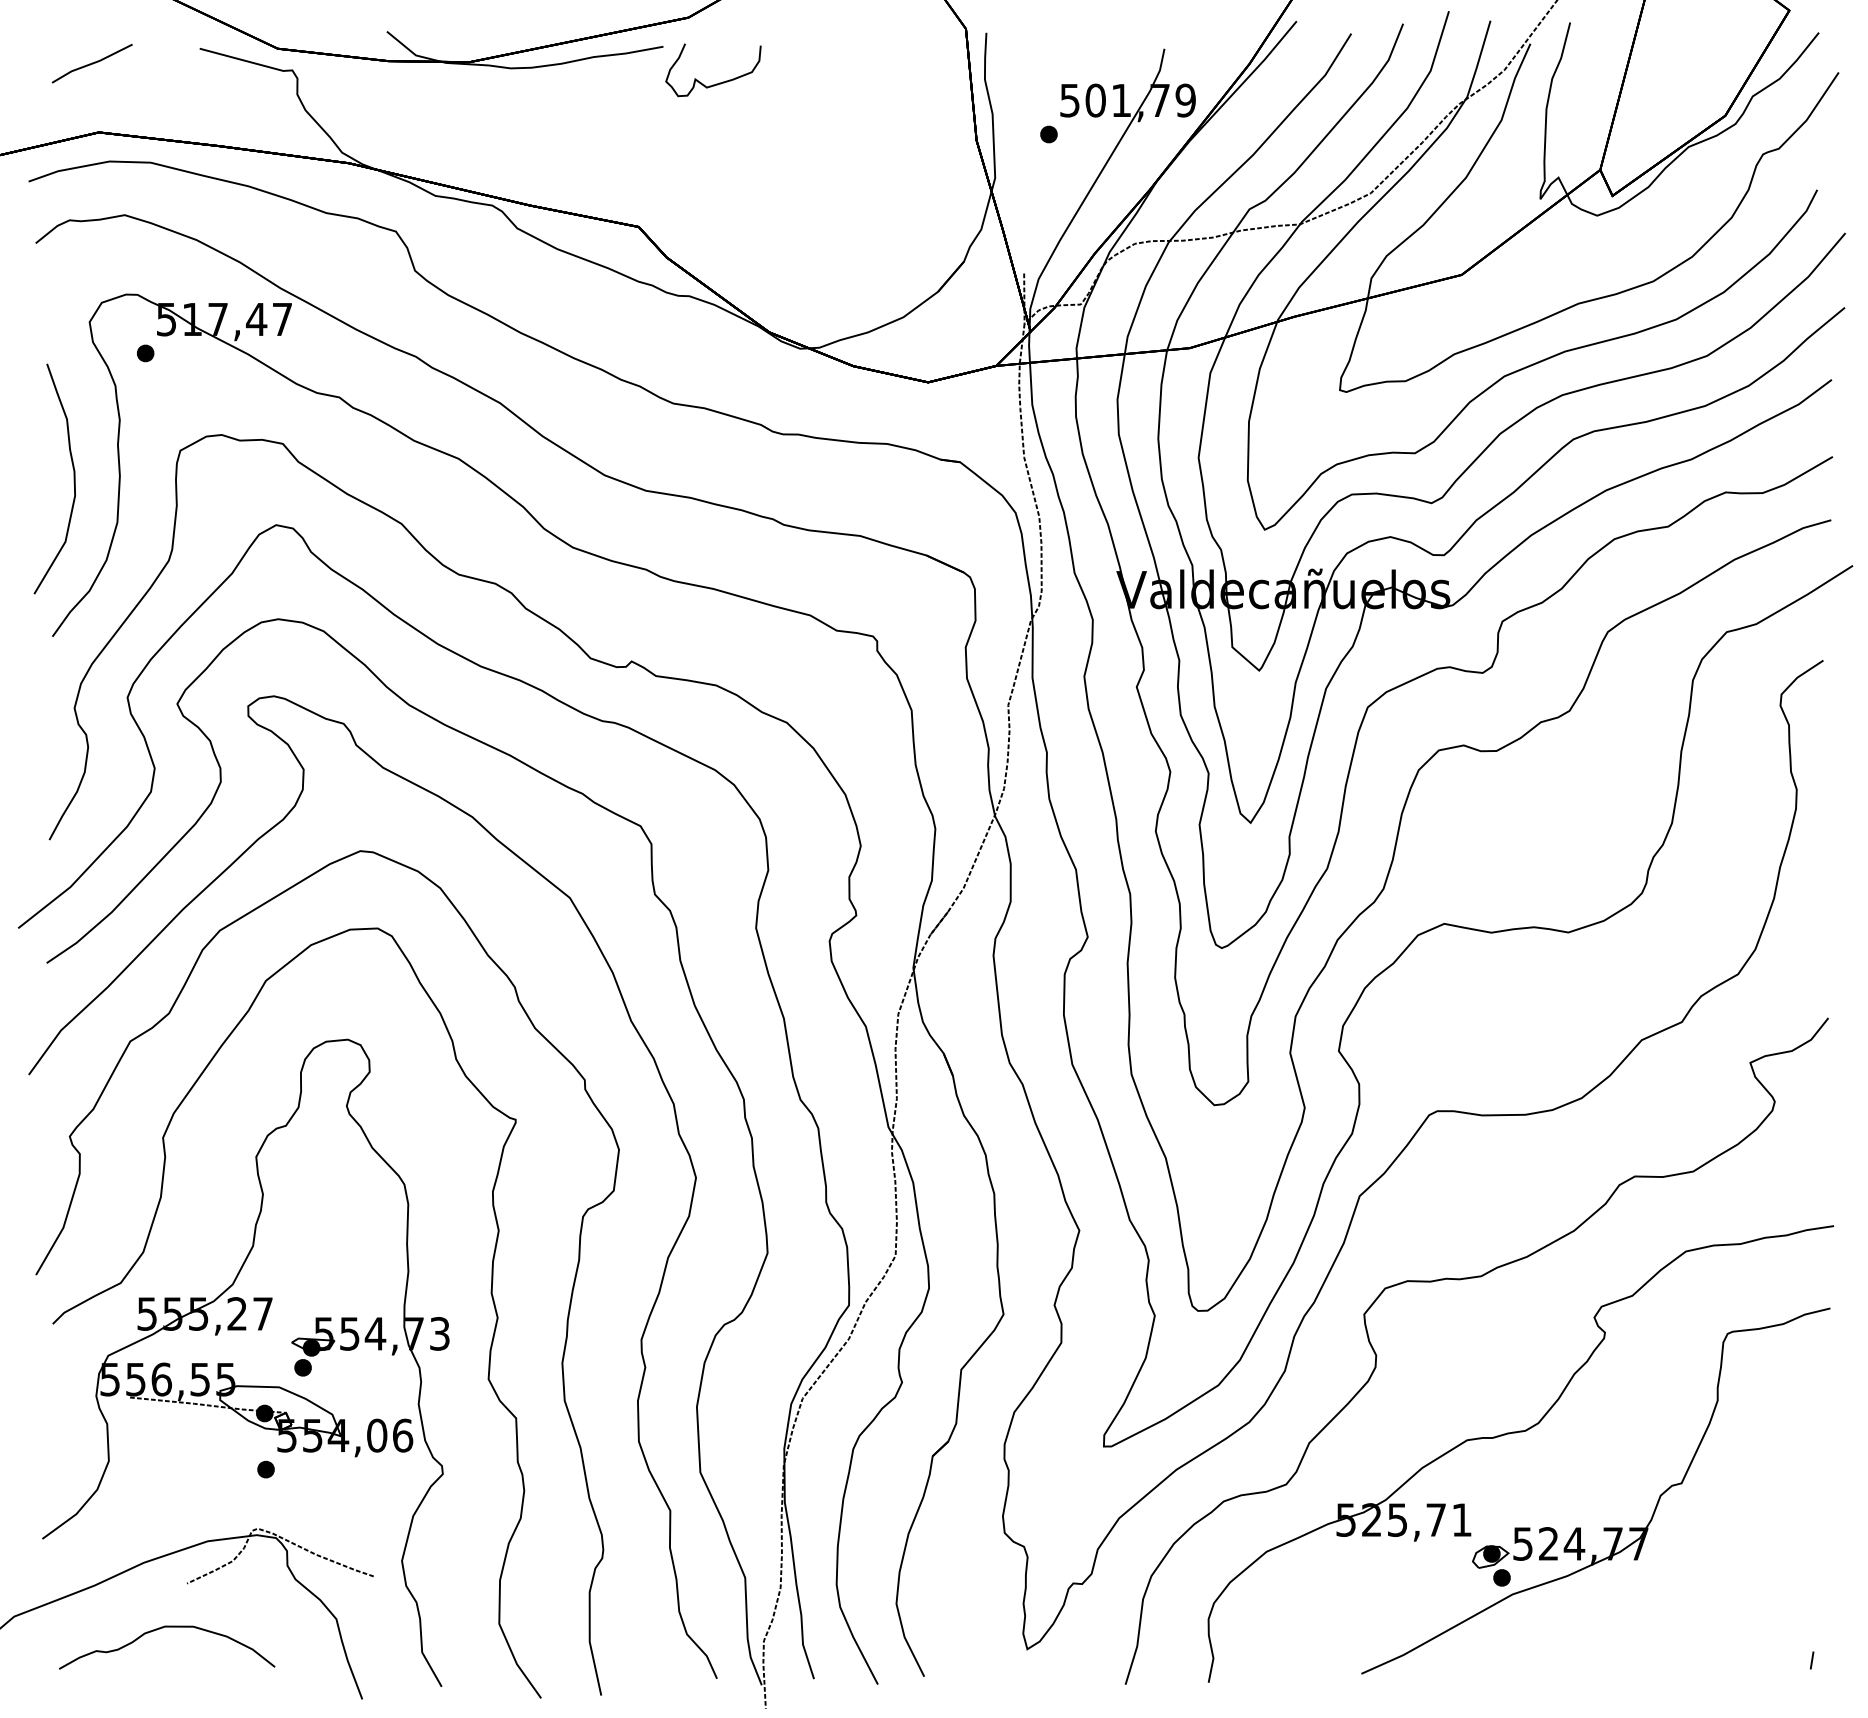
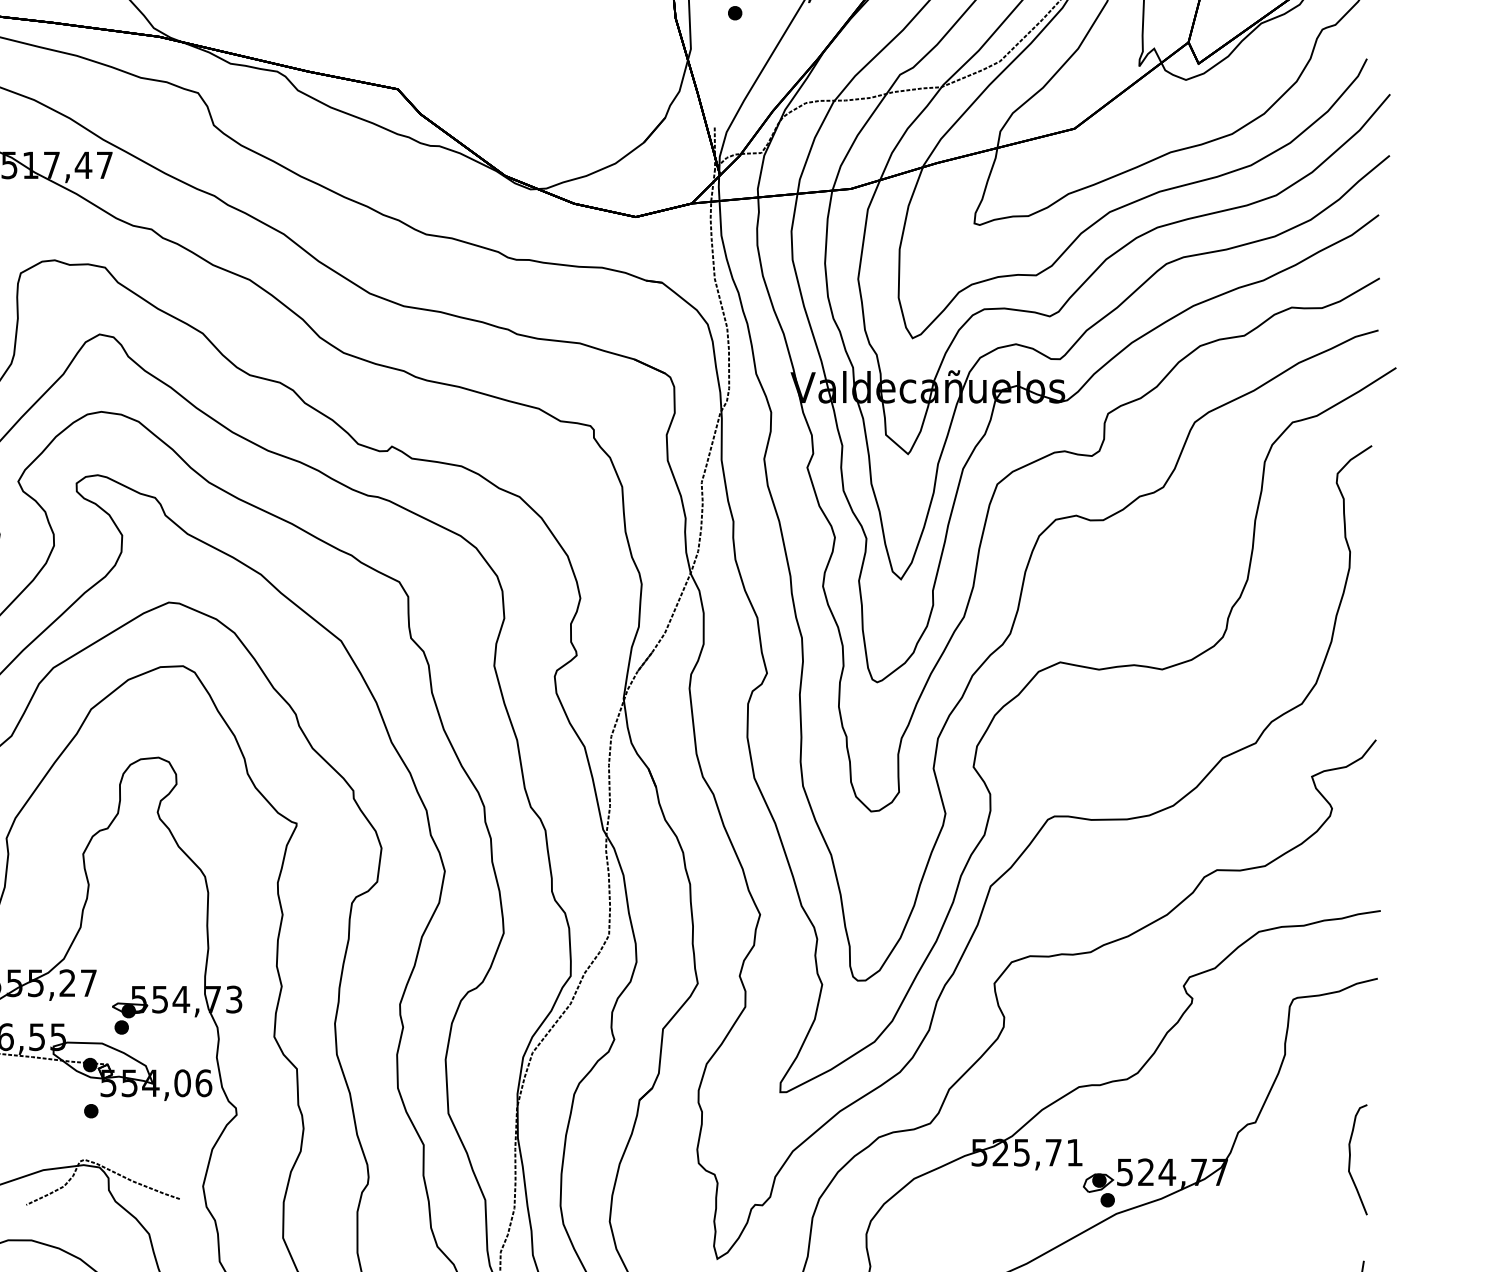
curve: (1797, 1528) -> (1350, 1159), added

